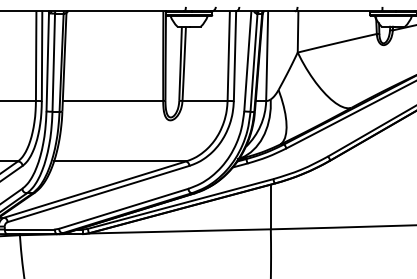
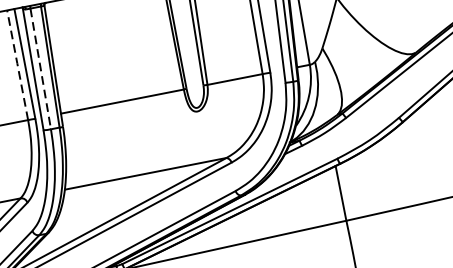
line: (36, 56) -> (18, 65), solid -> dashed
line: (53, 61) -> (40, 67), solid -> dashed

